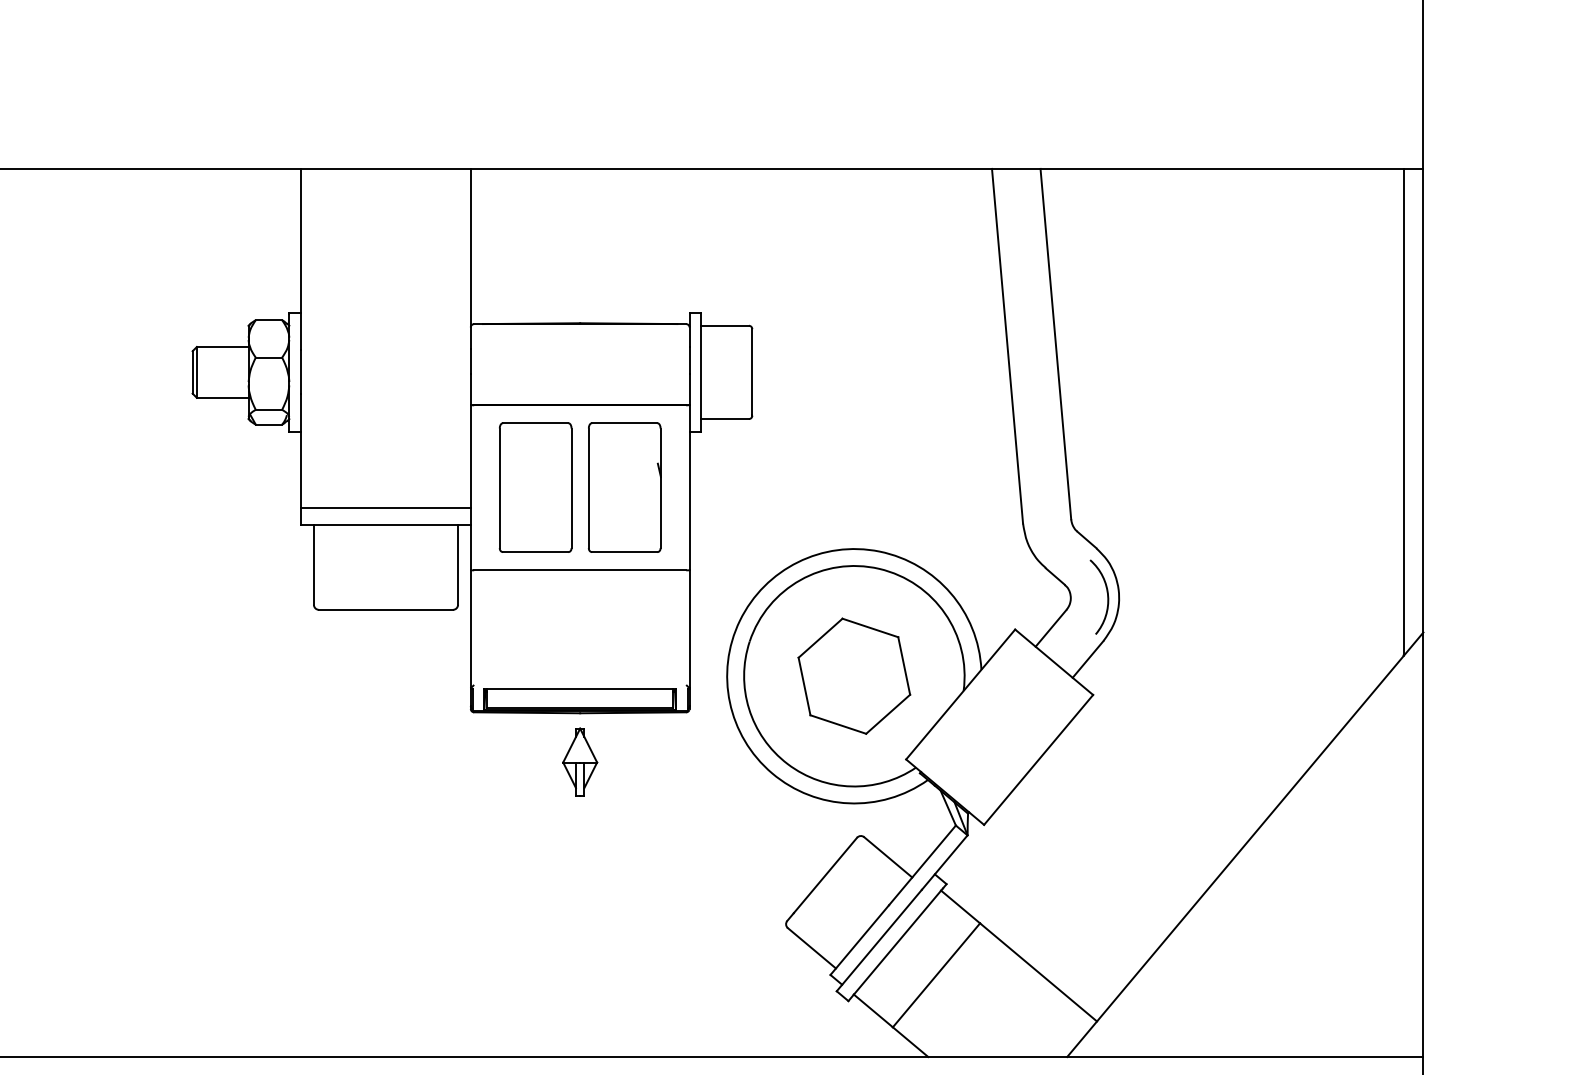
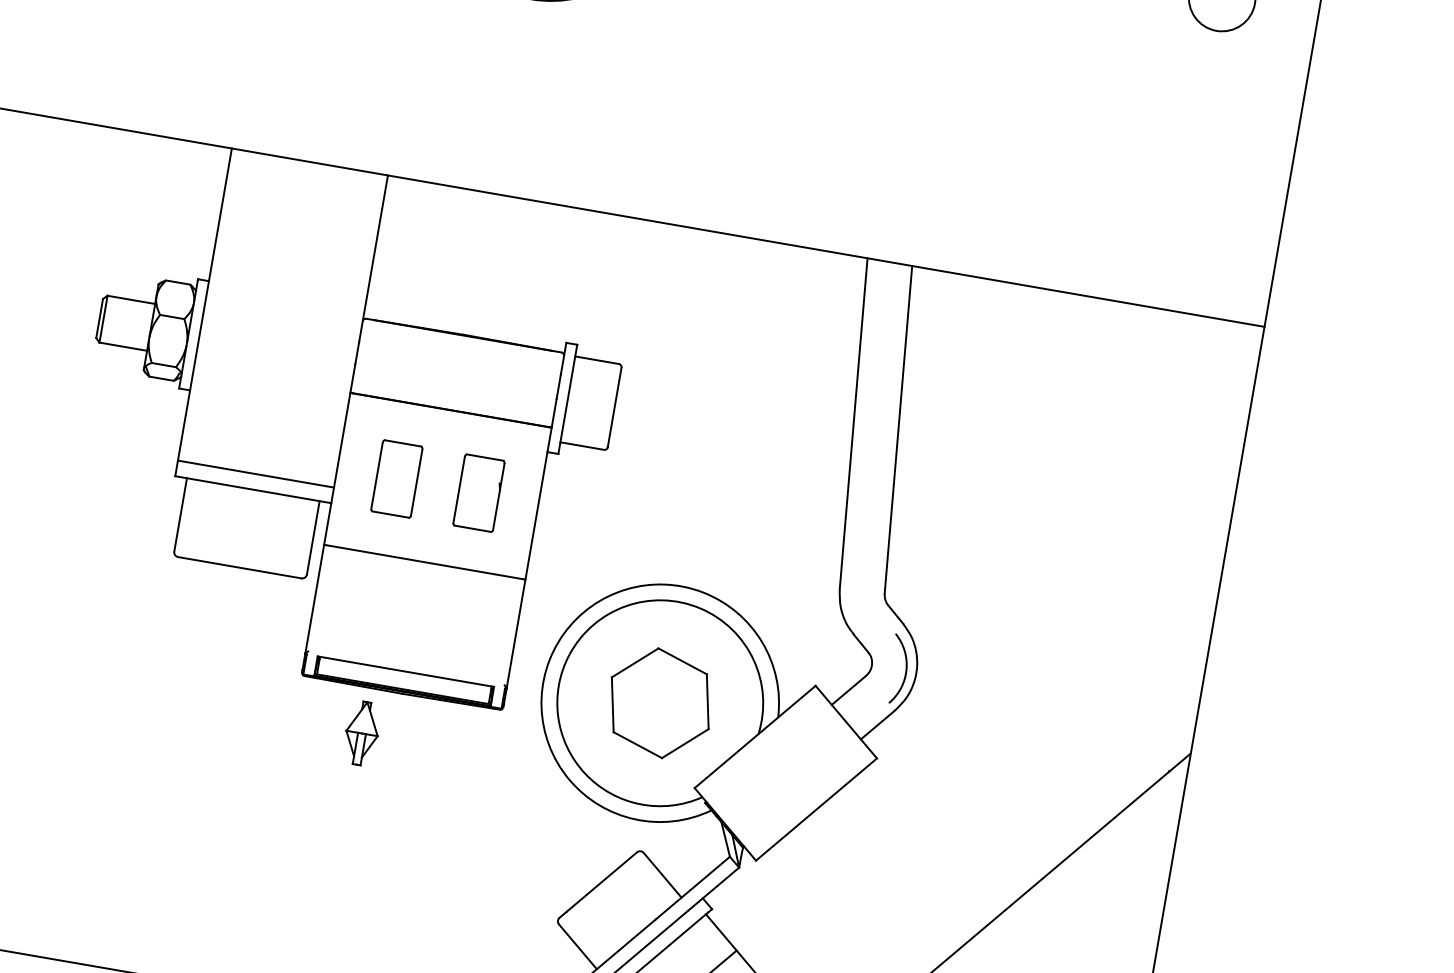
line: (1403, 411) -> (1207, 546), removed
part: (535, 487) -> (396, 478), size x0.6
part: (624, 487) -> (478, 493), size x0.6
part: (580, 761) -> (362, 732), moved

